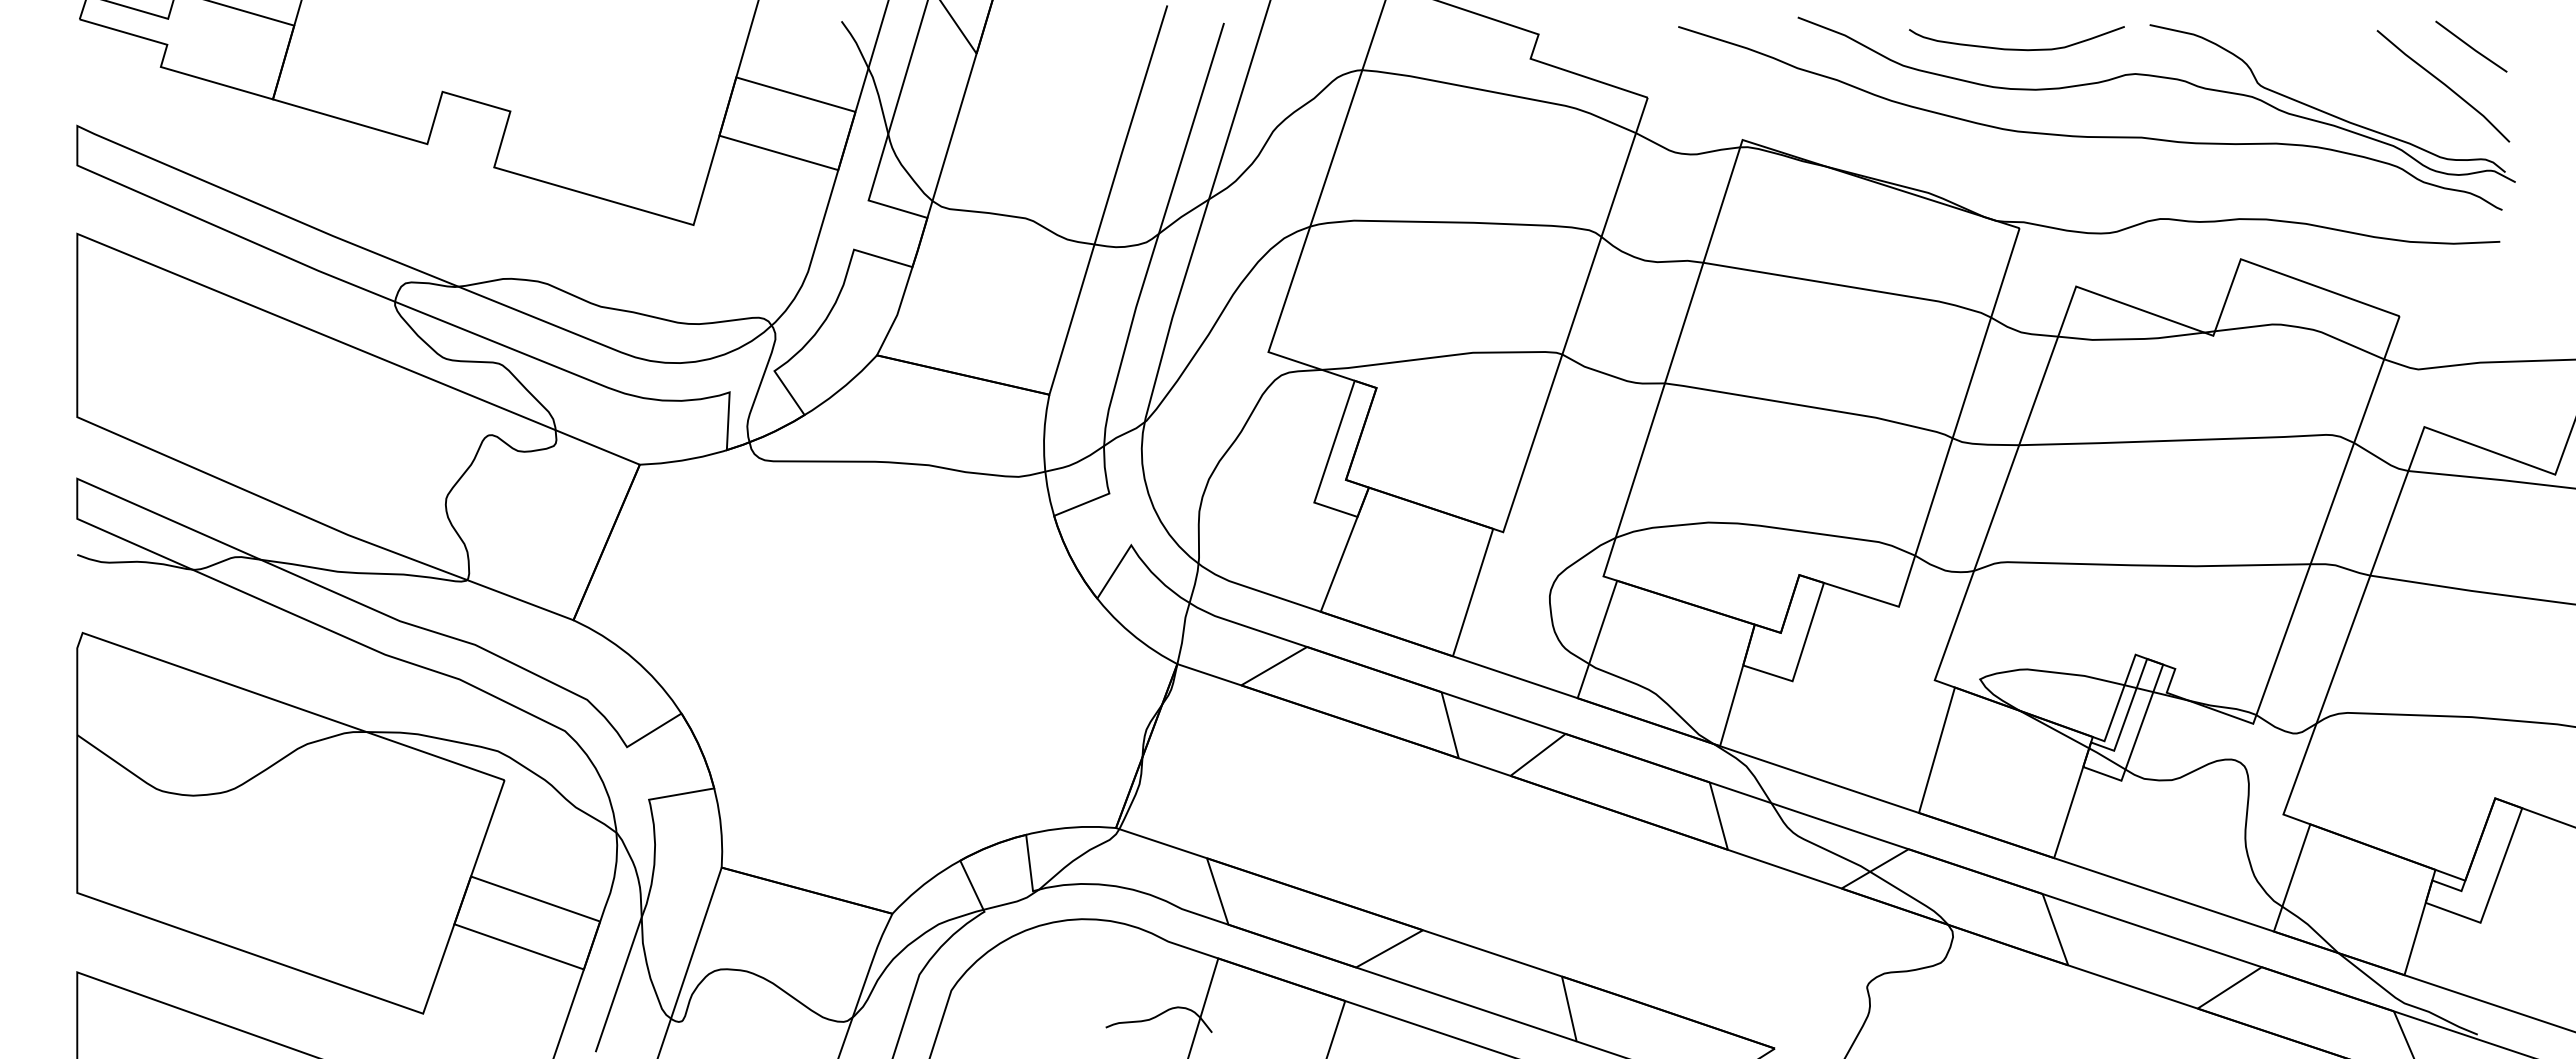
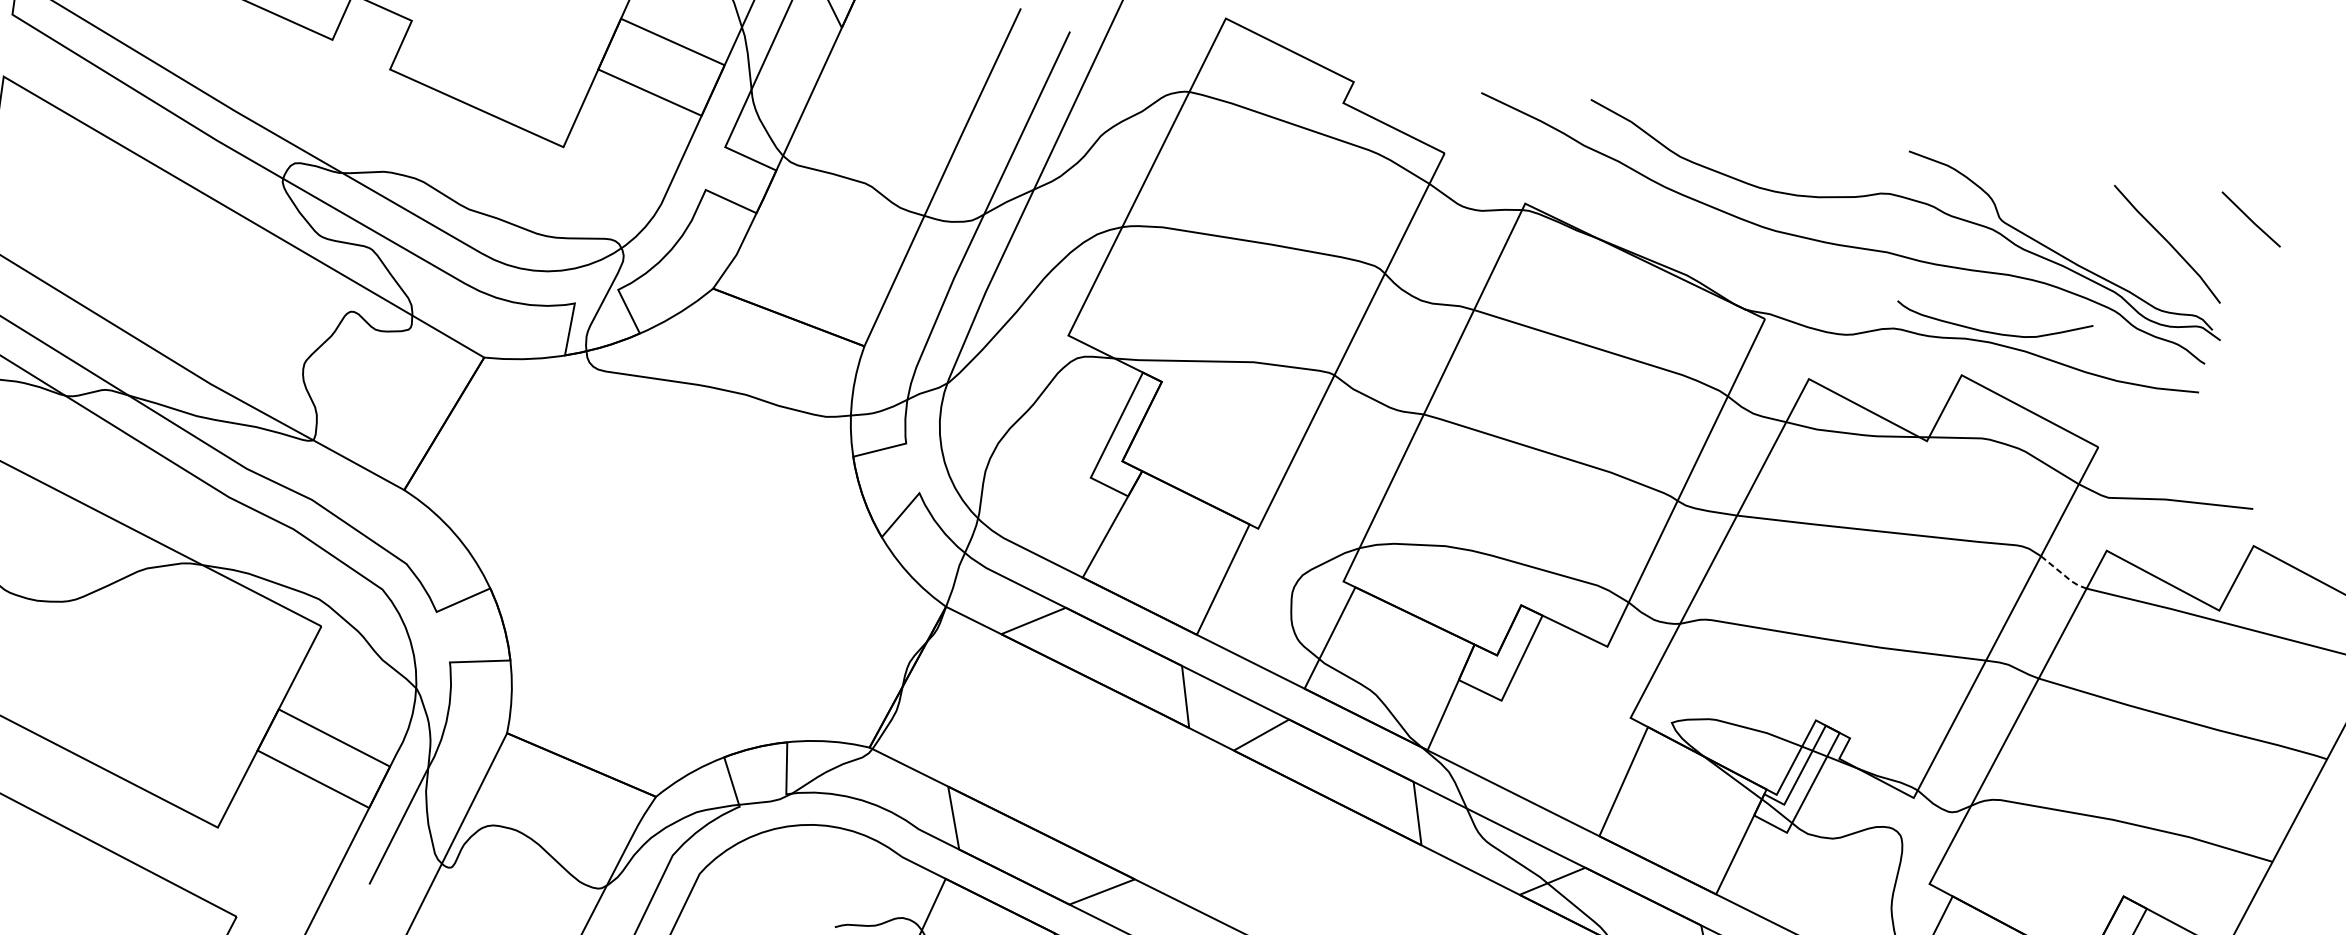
line: (2471, 46) -> (2251, 219), moved
curve: (2016, 48) -> (1992, 331), moved
line: (2381, 459) -> (2063, 574), solid -> dashed

